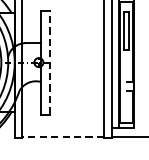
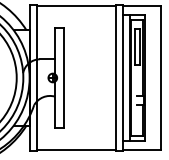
line: (50, 62) -> (63, 77), dashed -> solid
line: (62, 137) -> (75, 149), dashed -> solid

